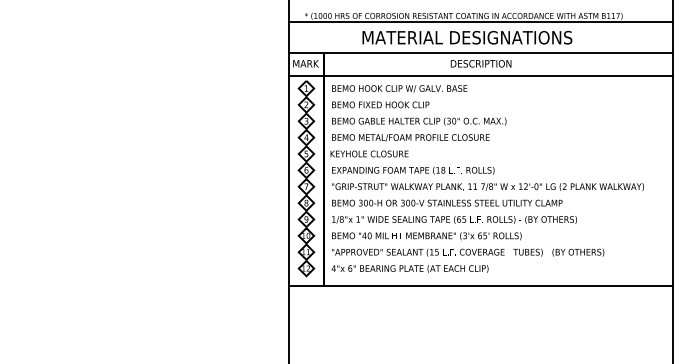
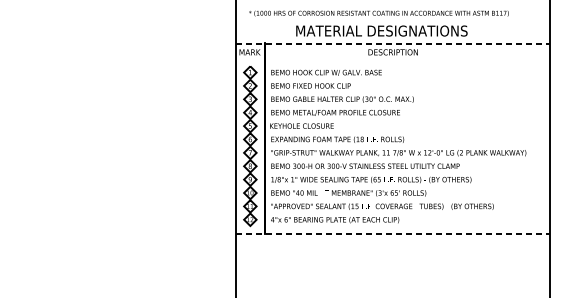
line: (480, 21) -> (392, 17), removed
line: (481, 53) -> (393, 43), solid -> dashed
line: (480, 76) -> (392, 62), removed
line: (481, 285) -> (393, 233), solid -> dashed

